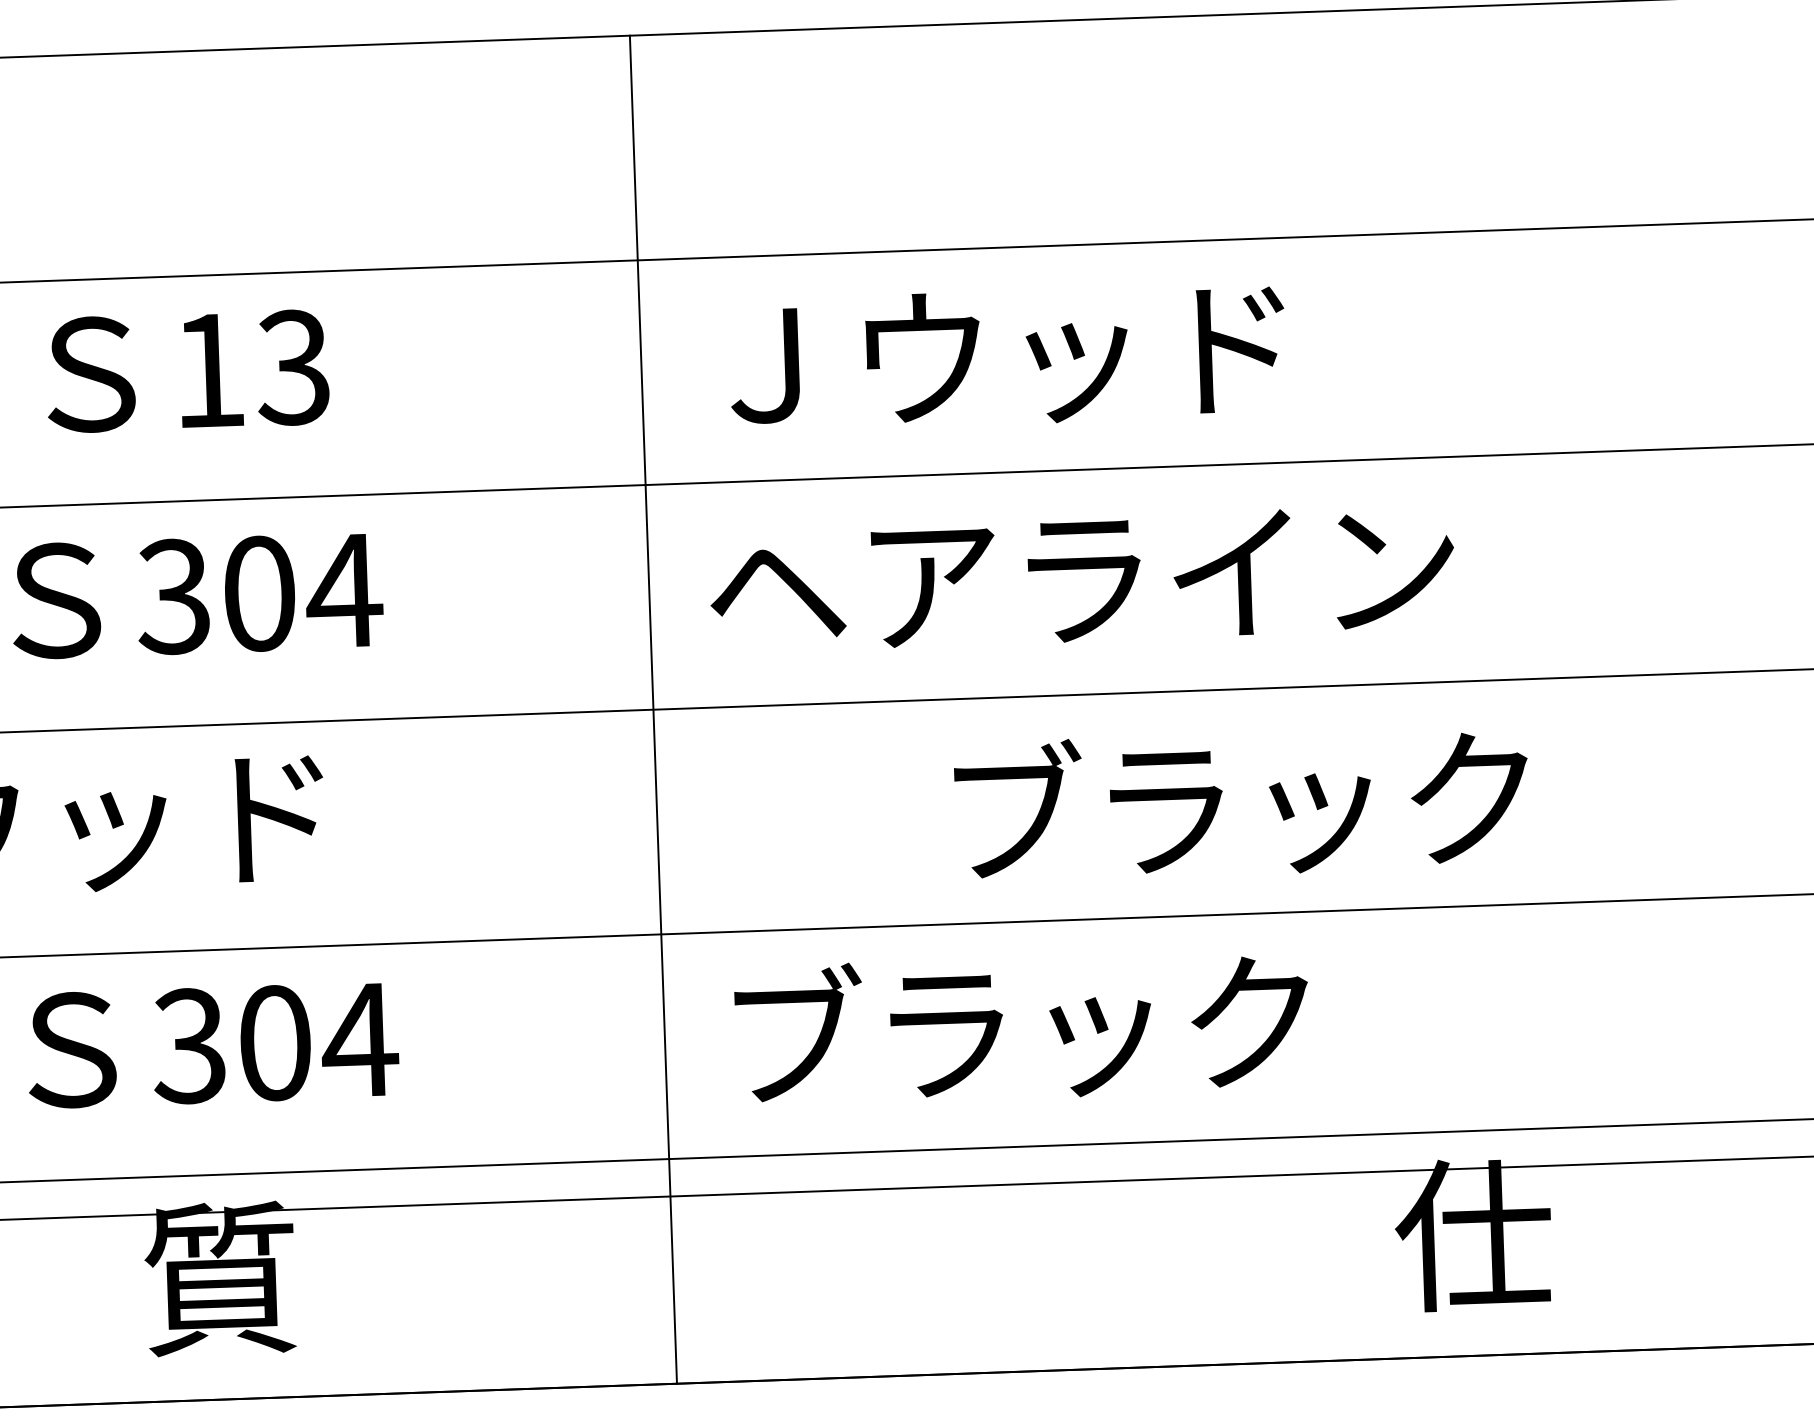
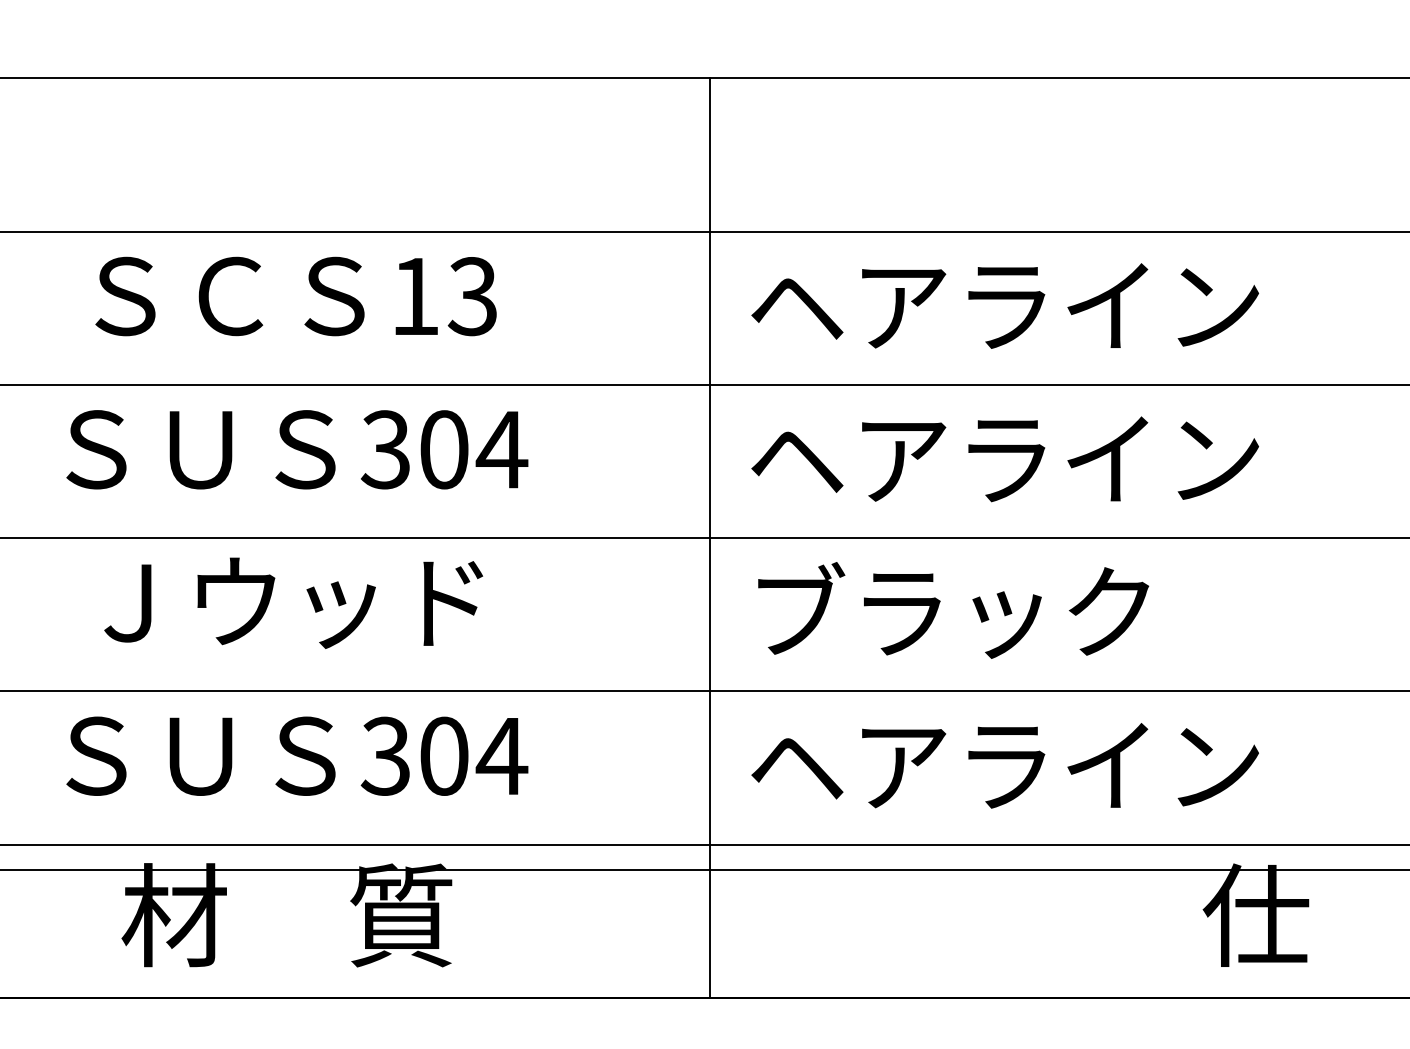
text: (1074, 354) -> (1005, 306), Ｊウッド -> ヘアライン
text: (1241, 804) -> (953, 610), moved
text: (1096, 1025) -> (1004, 763), ブラック -> ヘアライン

